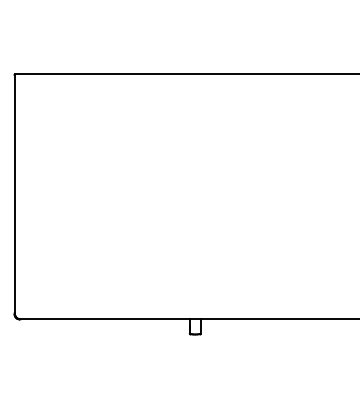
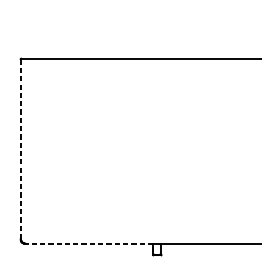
line: (14, 193) -> (20, 148), solid -> dashed
line: (105, 319) -> (89, 243), solid -> dashed

